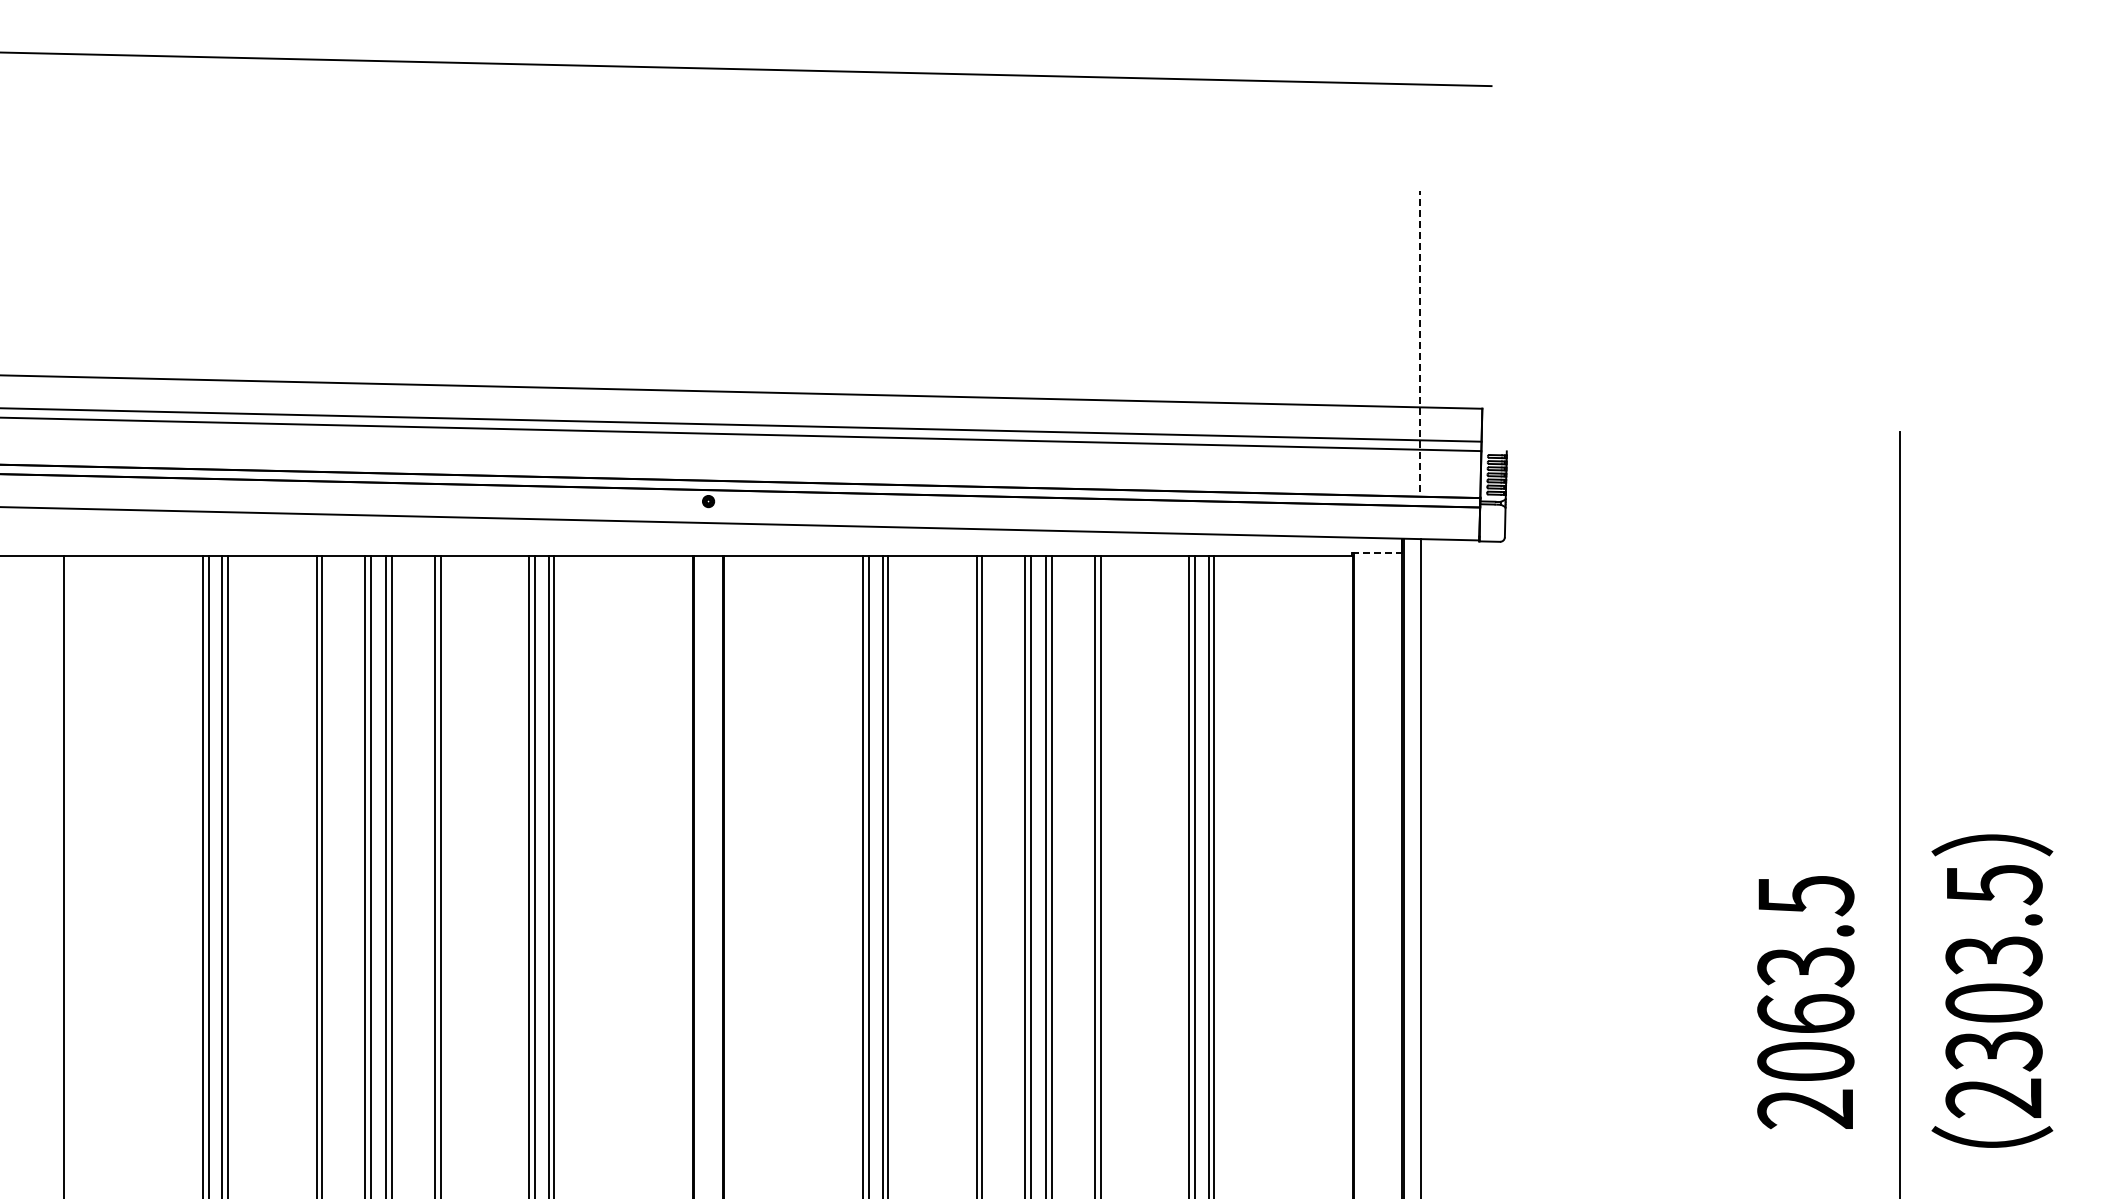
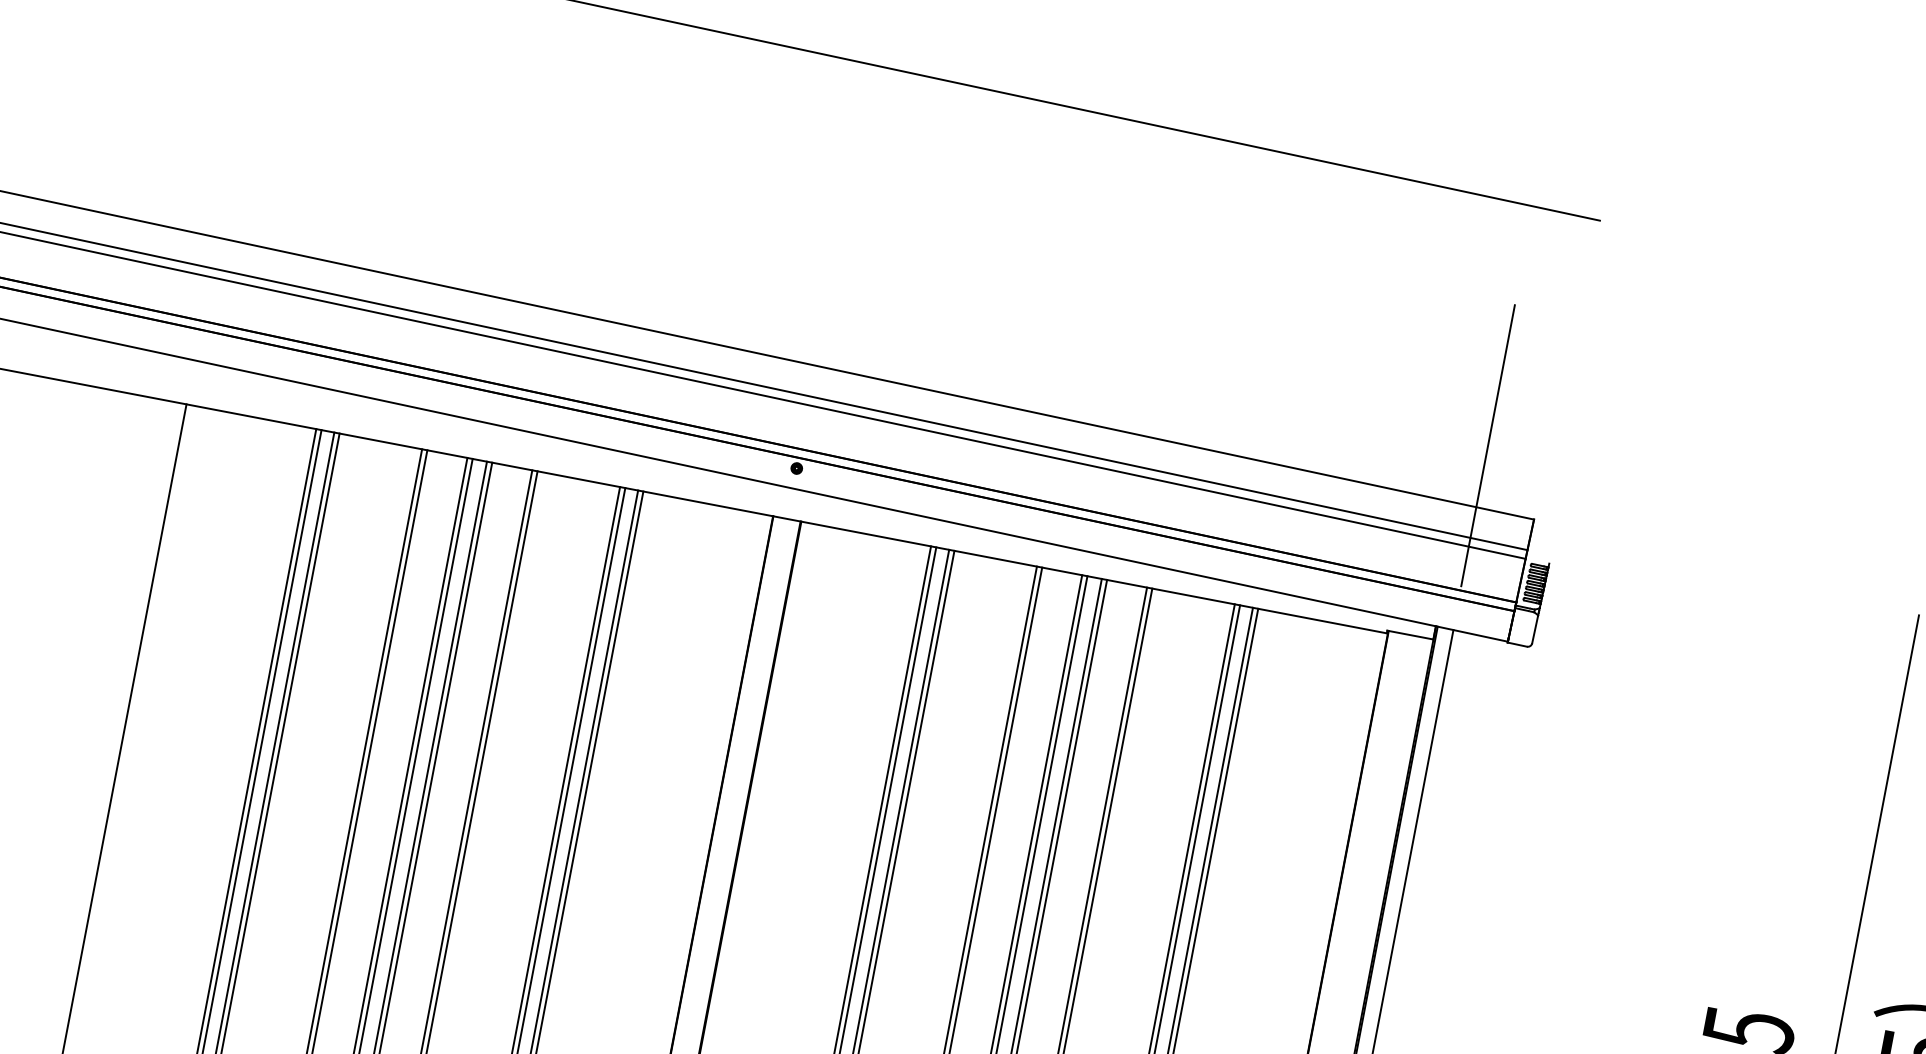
line: (1420, 341) -> (1488, 445), dashed -> solid
line: (1377, 552) -> (1410, 634), dashed -> solid

